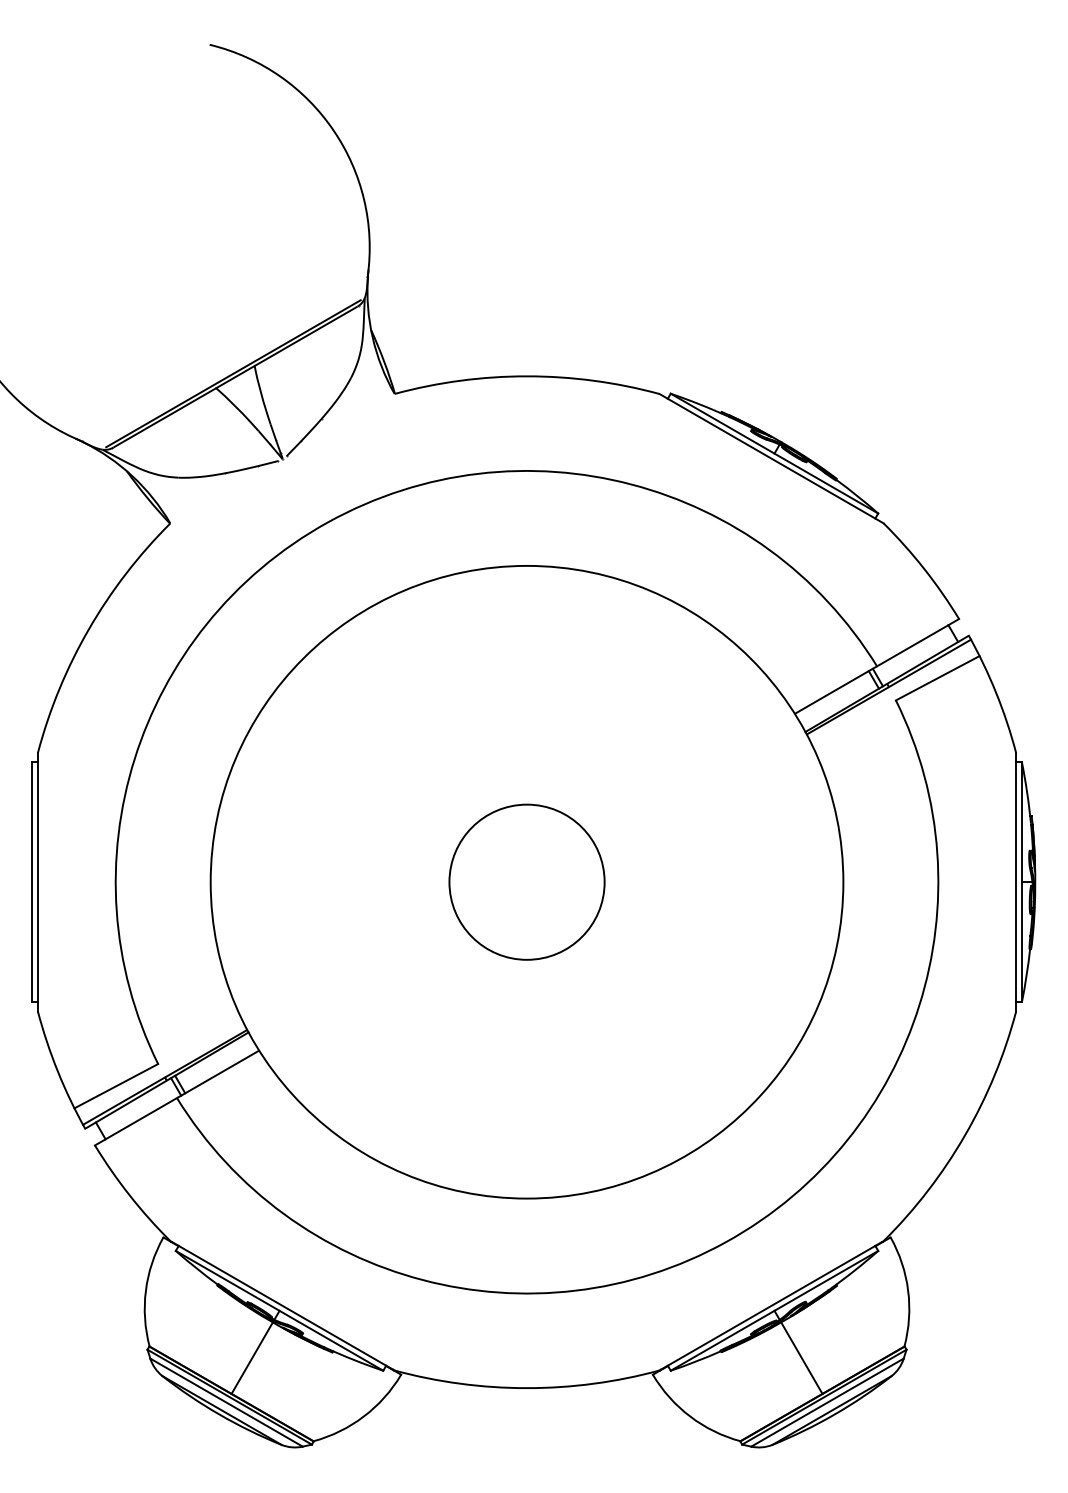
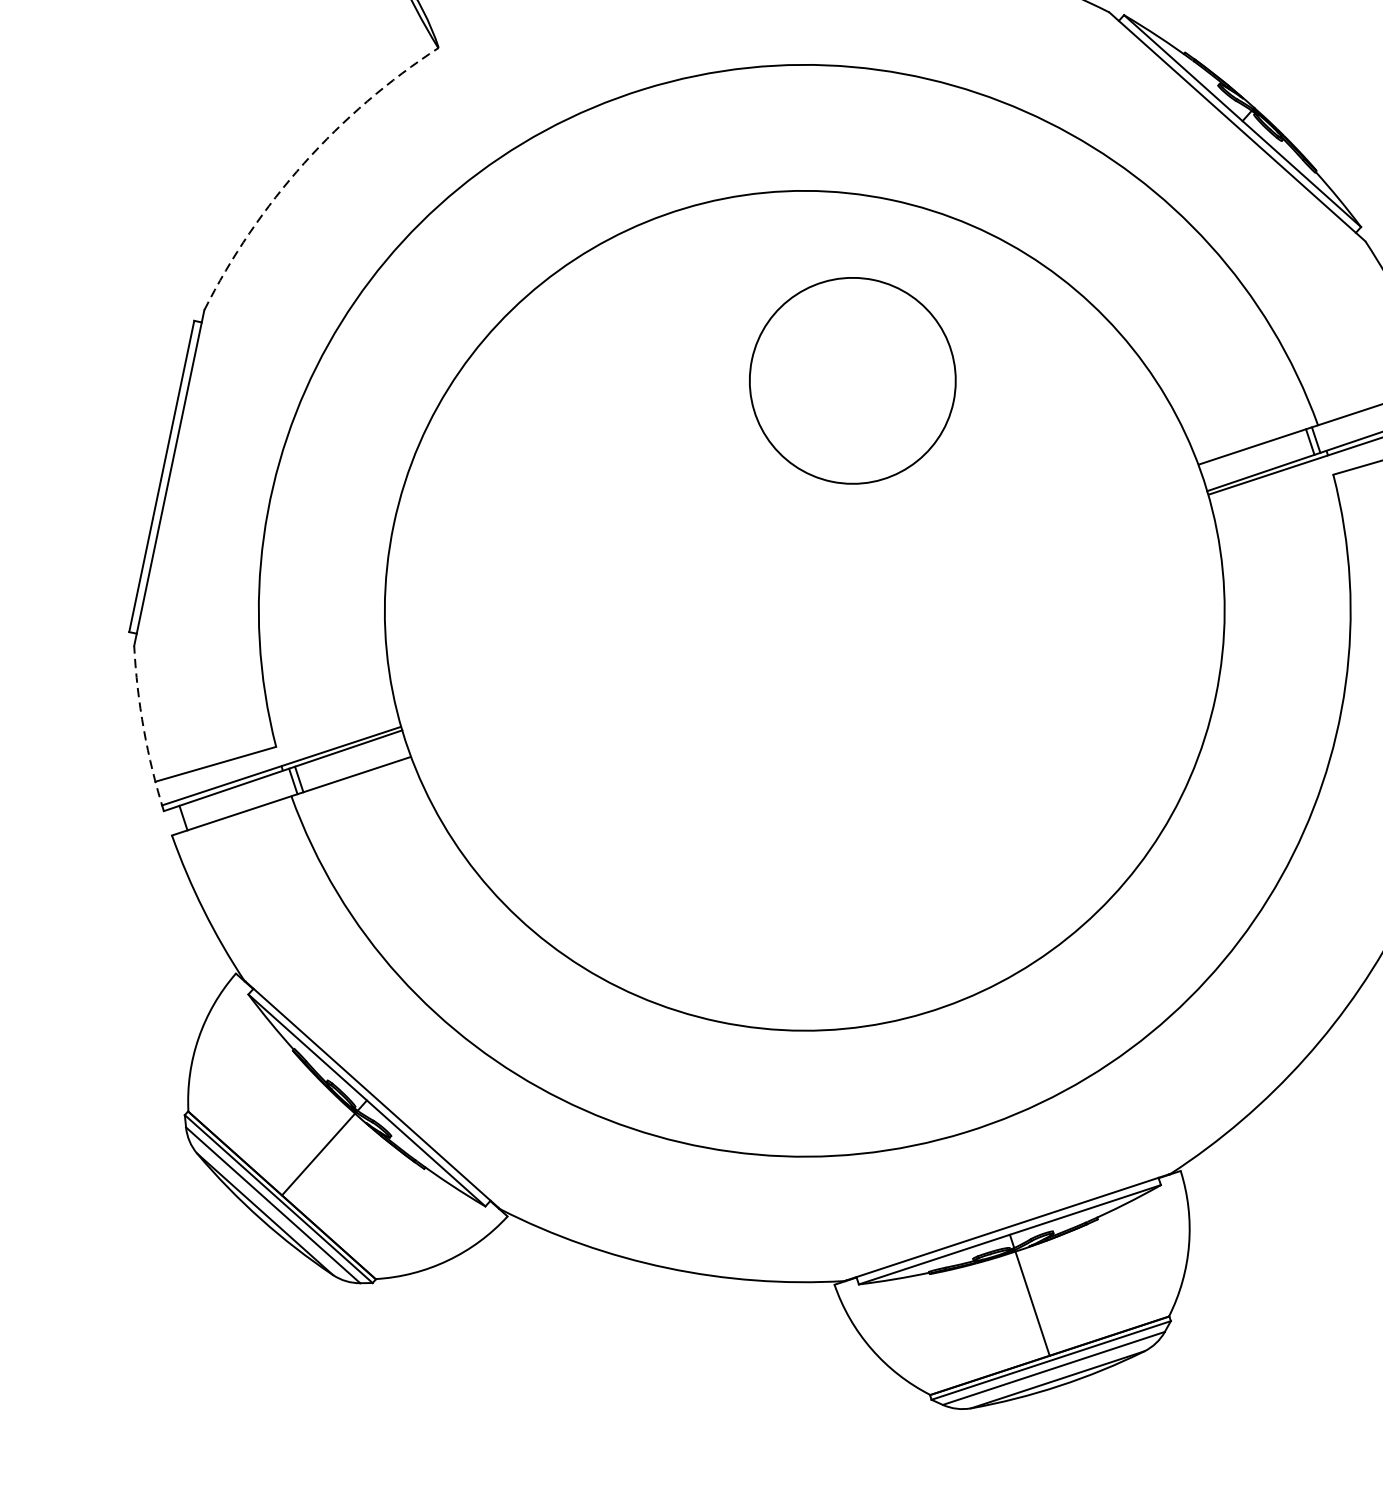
arc: (88, 629) -> (303, 163), solid -> dashed
circle: (526, 881) -> (852, 379), moved
arc: (57, 1071) -> (143, 729), solid -> dashed

